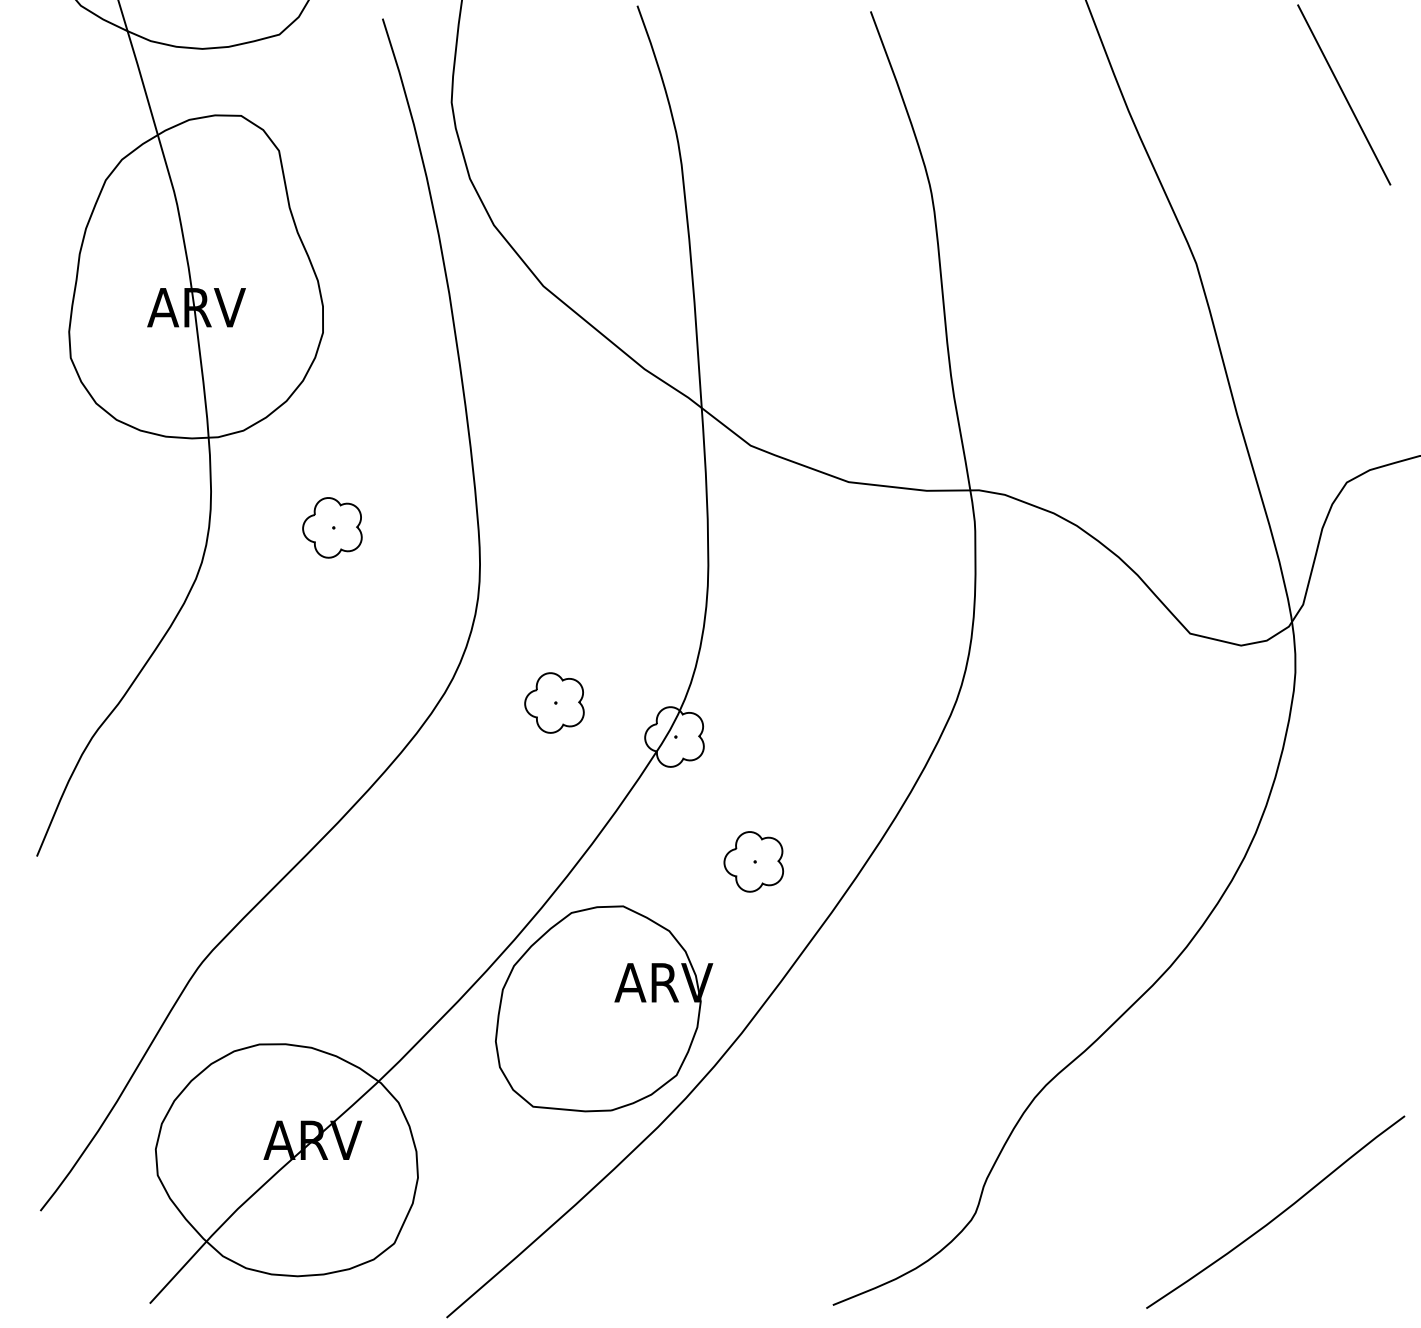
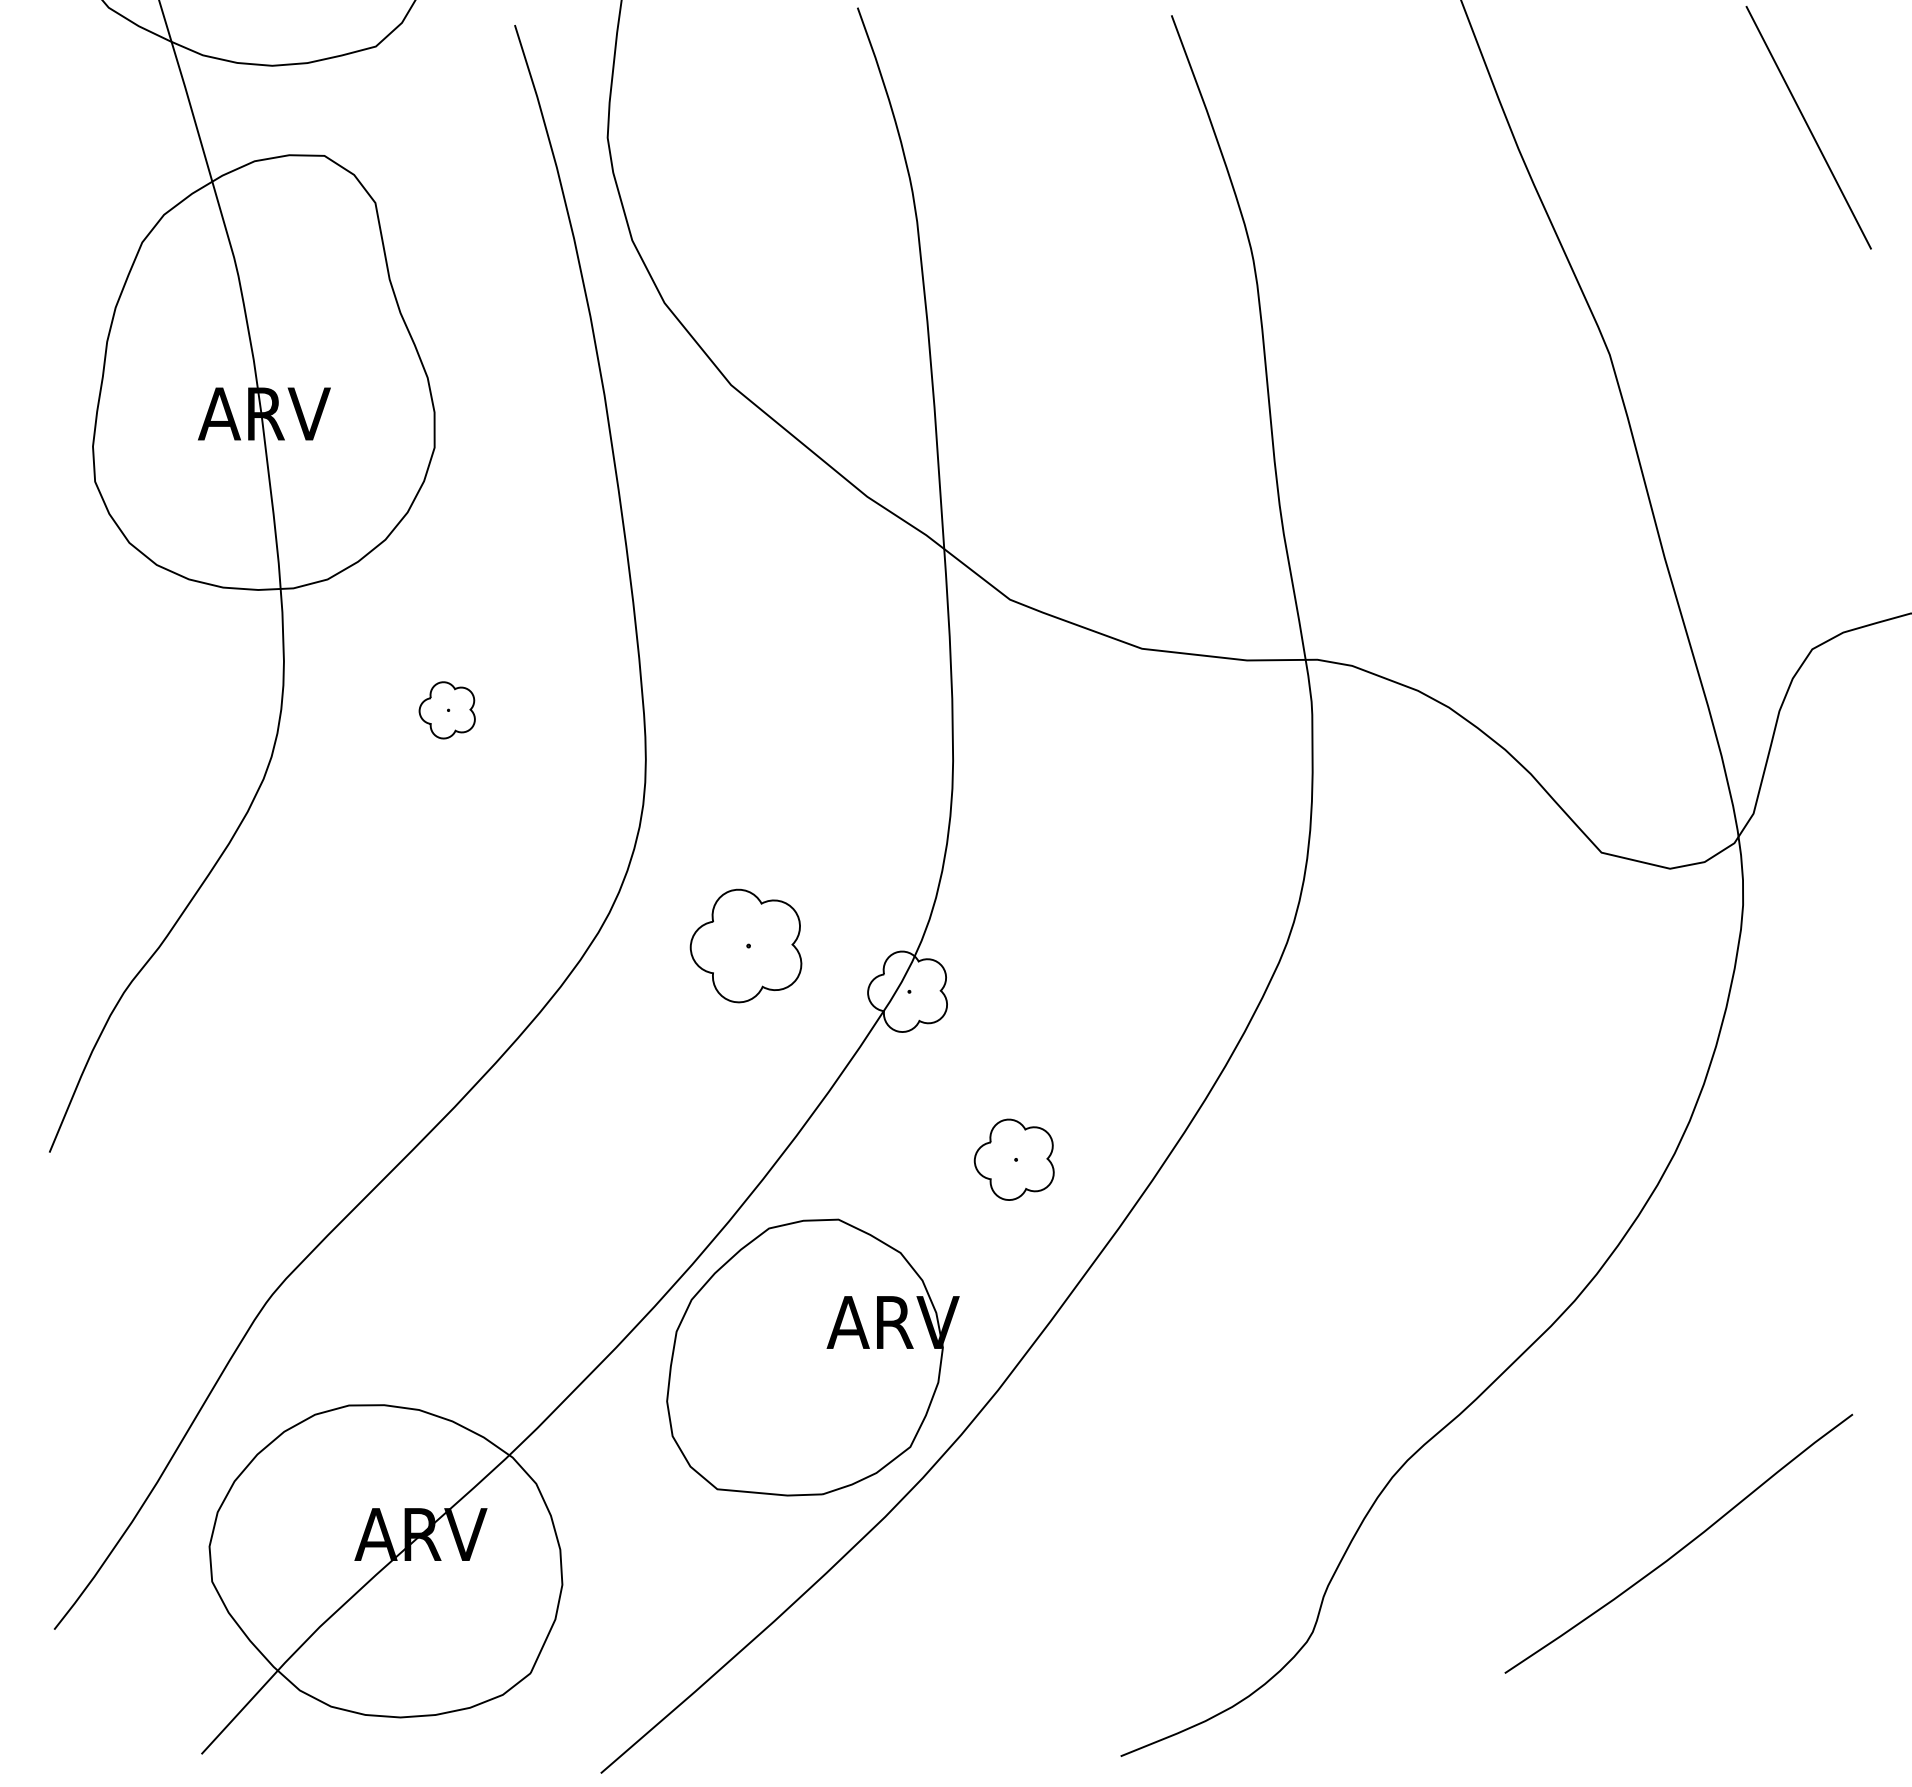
part: (332, 527) -> (447, 709), size x0.7
part: (554, 702) -> (746, 945), size x1.4
curve: (1278, 1214) -> (1682, 1546), moved

